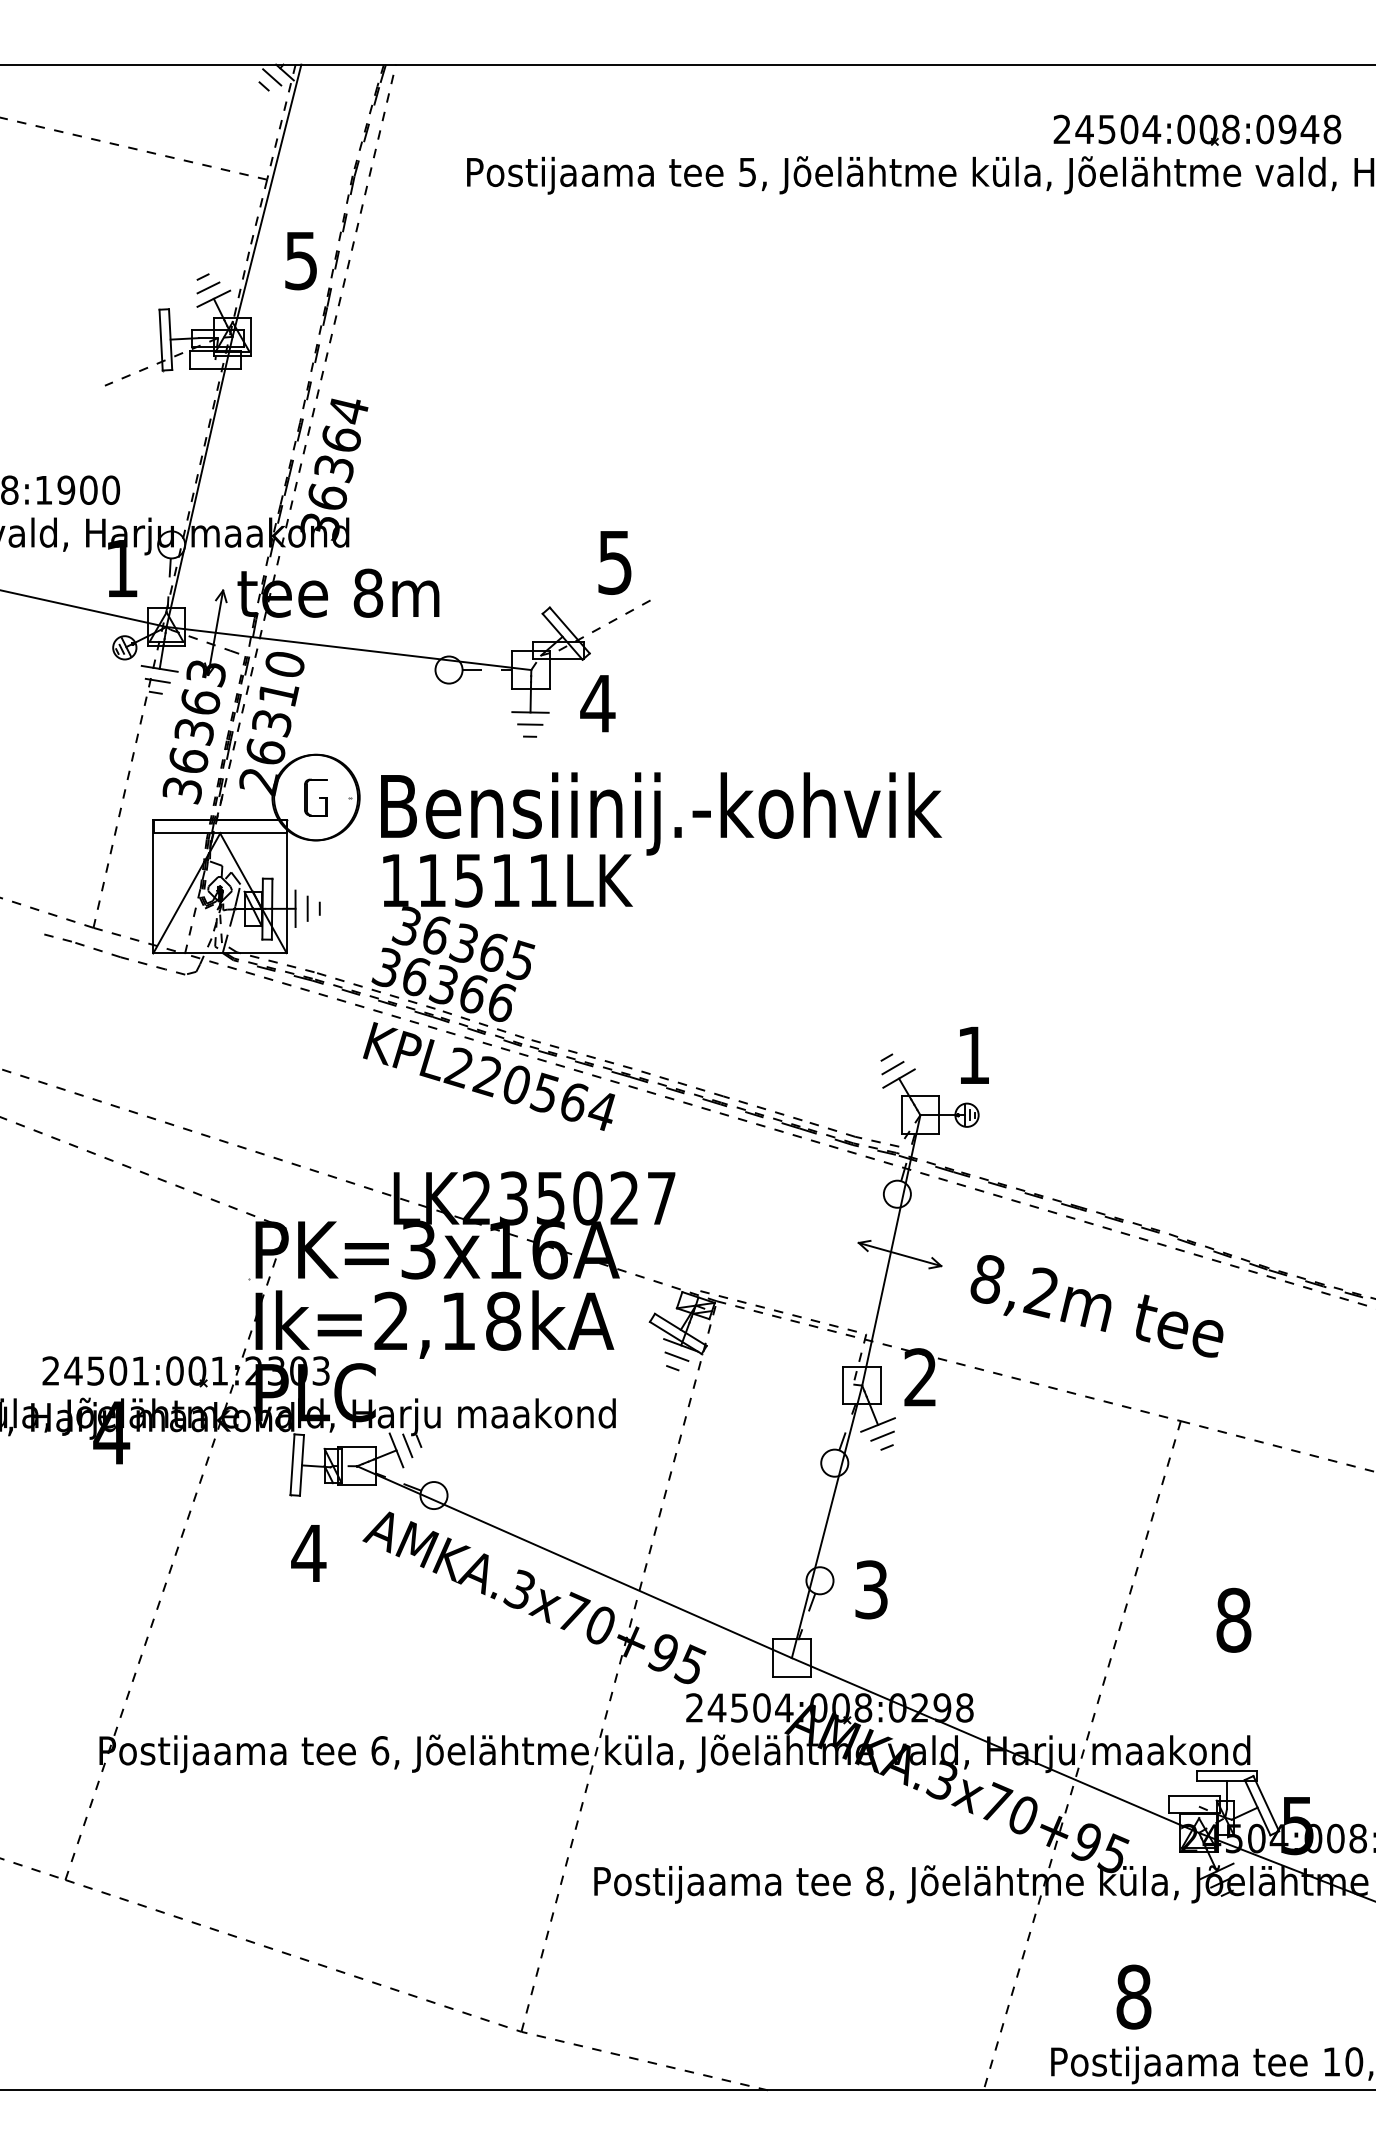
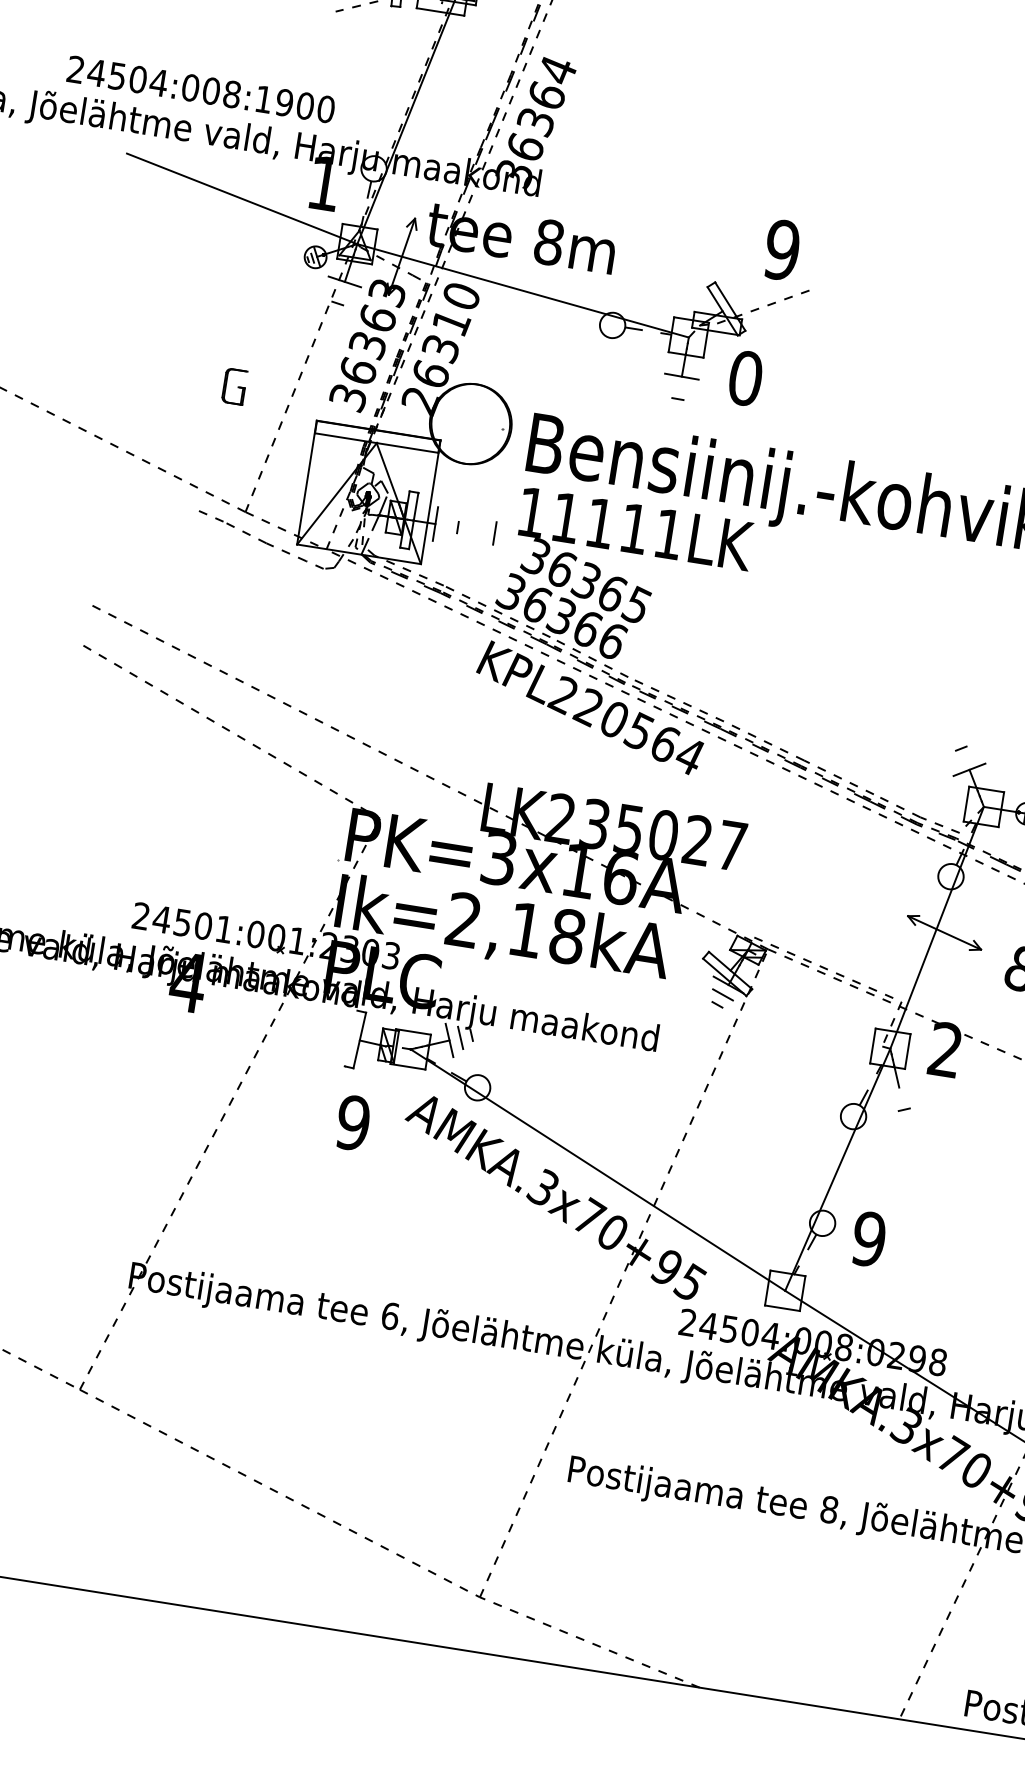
text: (614, 562) -> (781, 250), 5 -> 9
line: (157, 680) -> (341, 292), removed
text: (597, 703) -> (745, 378), 4 -> 0
line: (530, 724) -> (680, 387), removed
part: (315, 797) -> (234, 386), moved
text: (468, 880) -> (599, 523), 11511LK -> 11111LK
line: (307, 908) -> (494, 533), moved
line: (892, 1068) -> (964, 759), removed
line: (877, 1424) -> (898, 1087), removed
line: (882, 1435) -> (901, 1097), removed
line: (292, 1464) -> (351, 1038), removed
text: (308, 1553) -> (352, 1123), 4 -> 9
text: (871, 1589) -> (869, 1238), 3 -> 9

